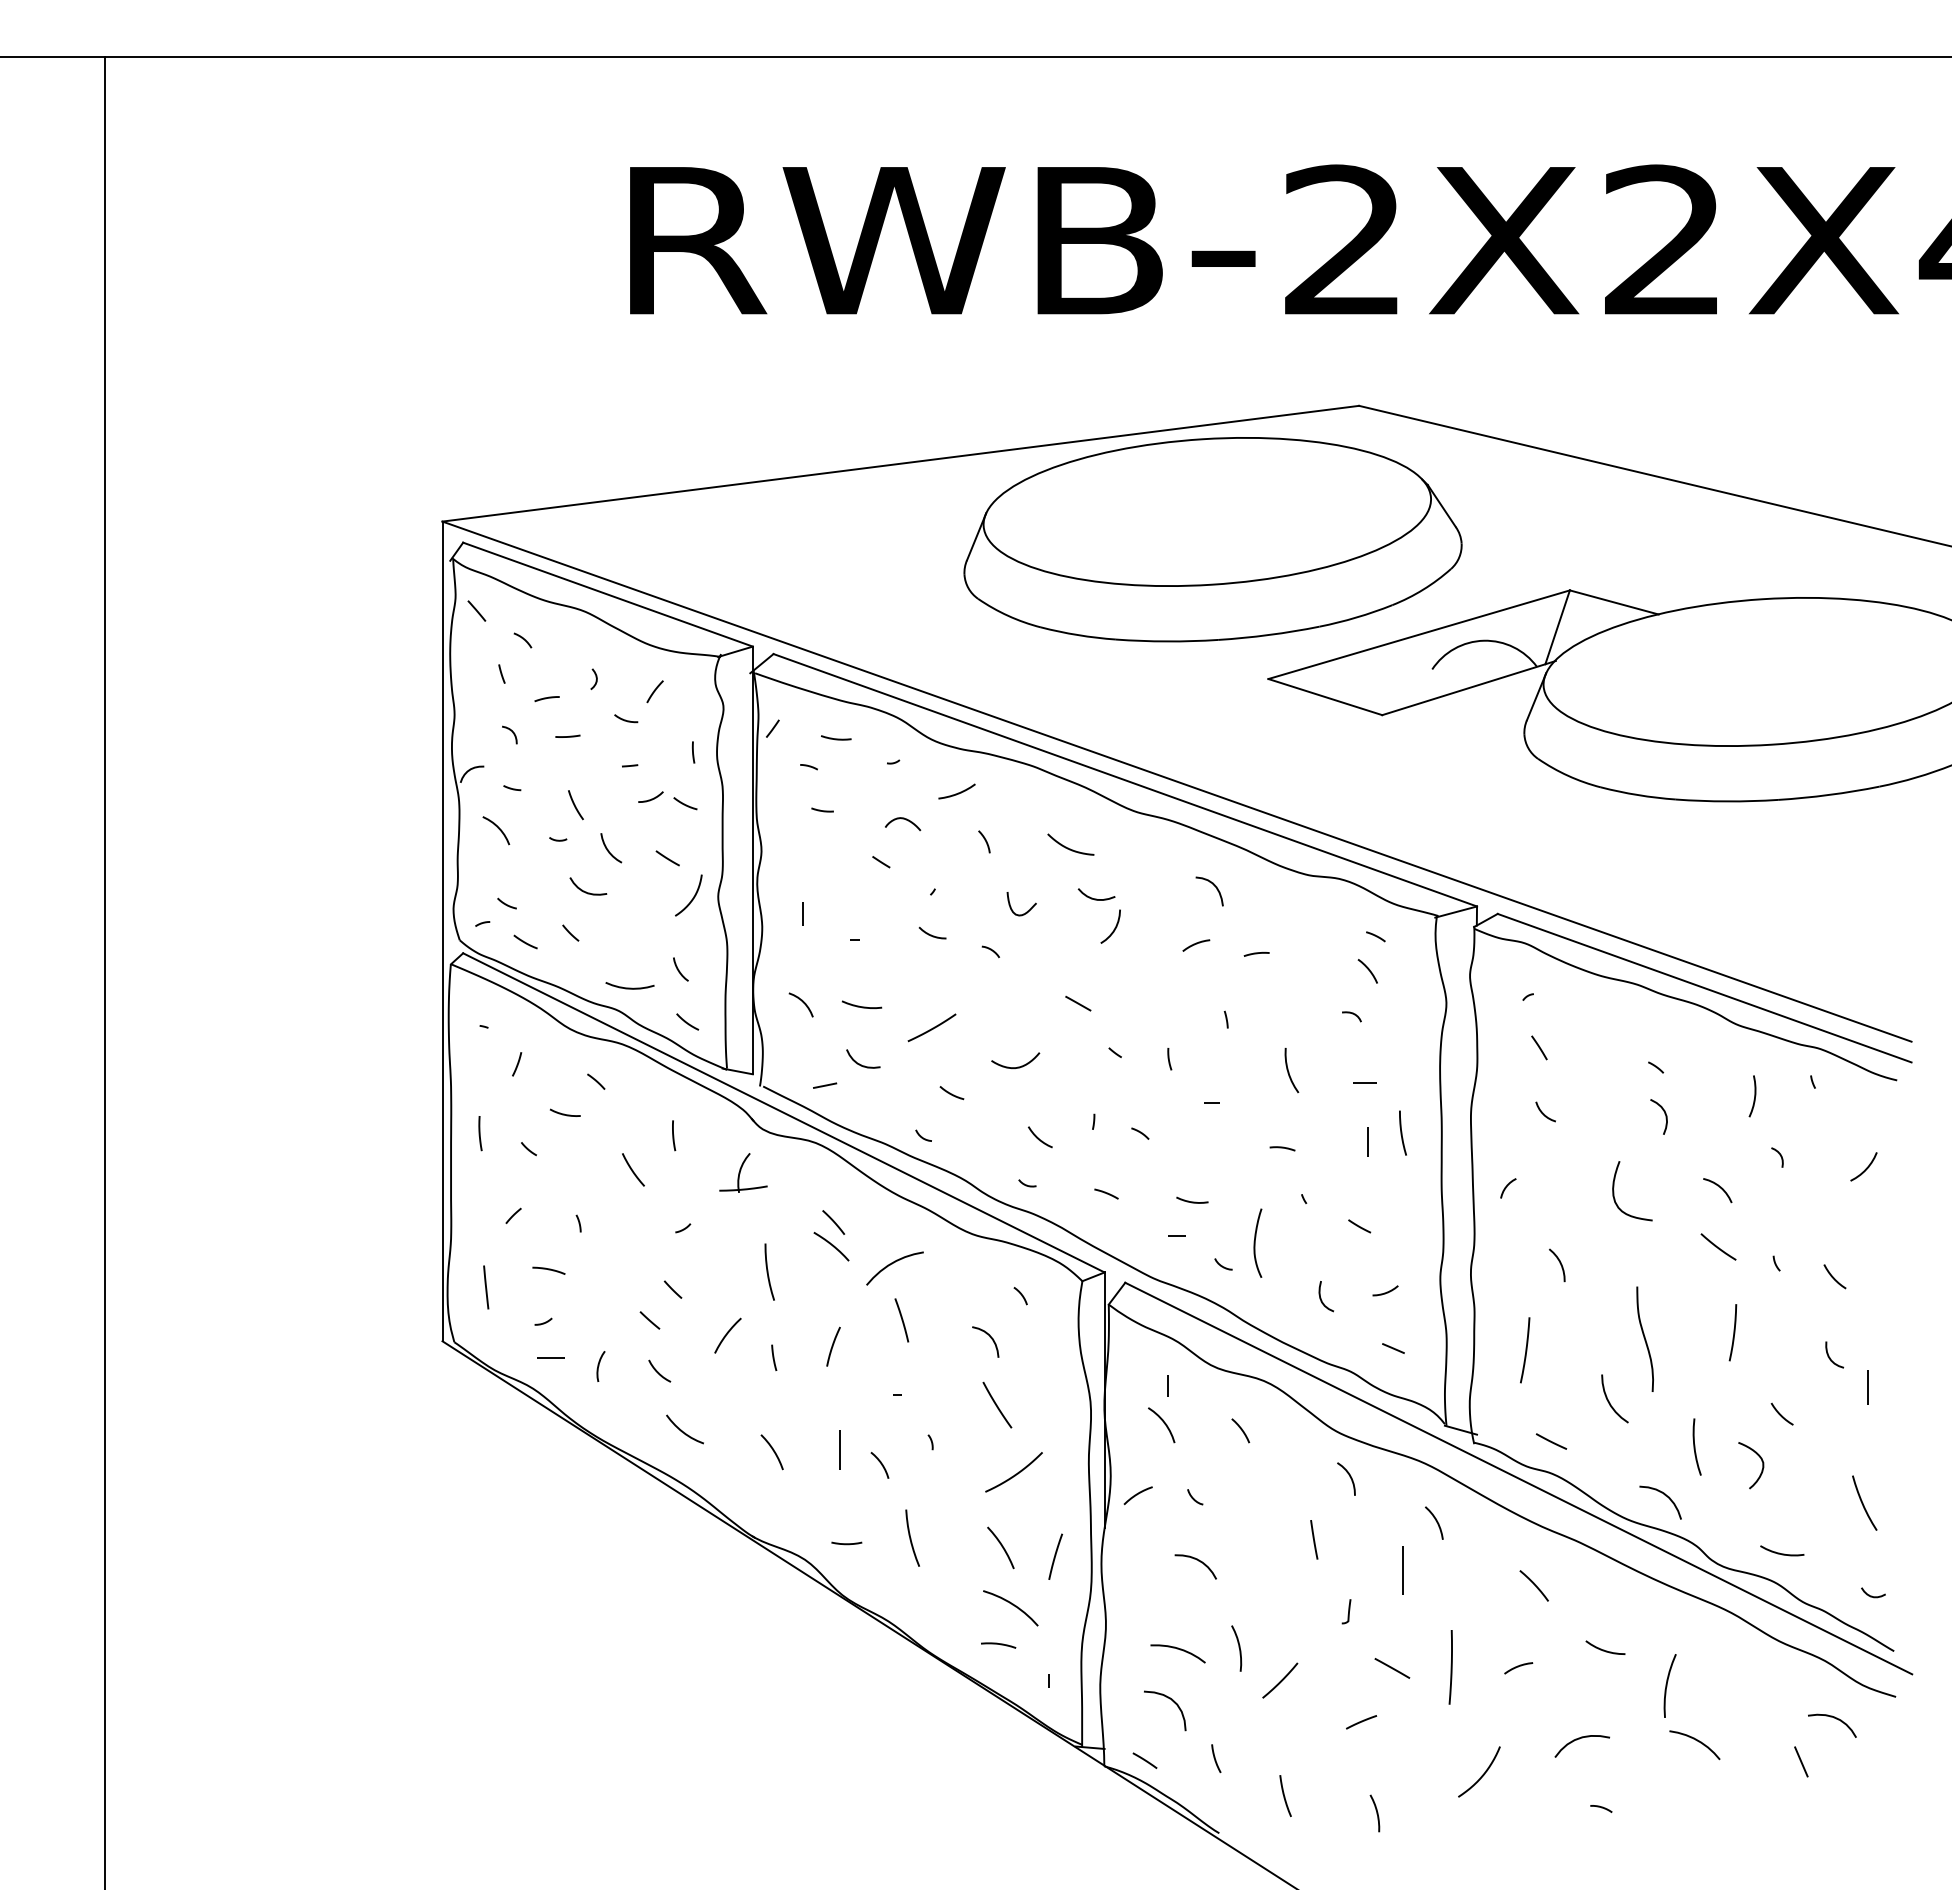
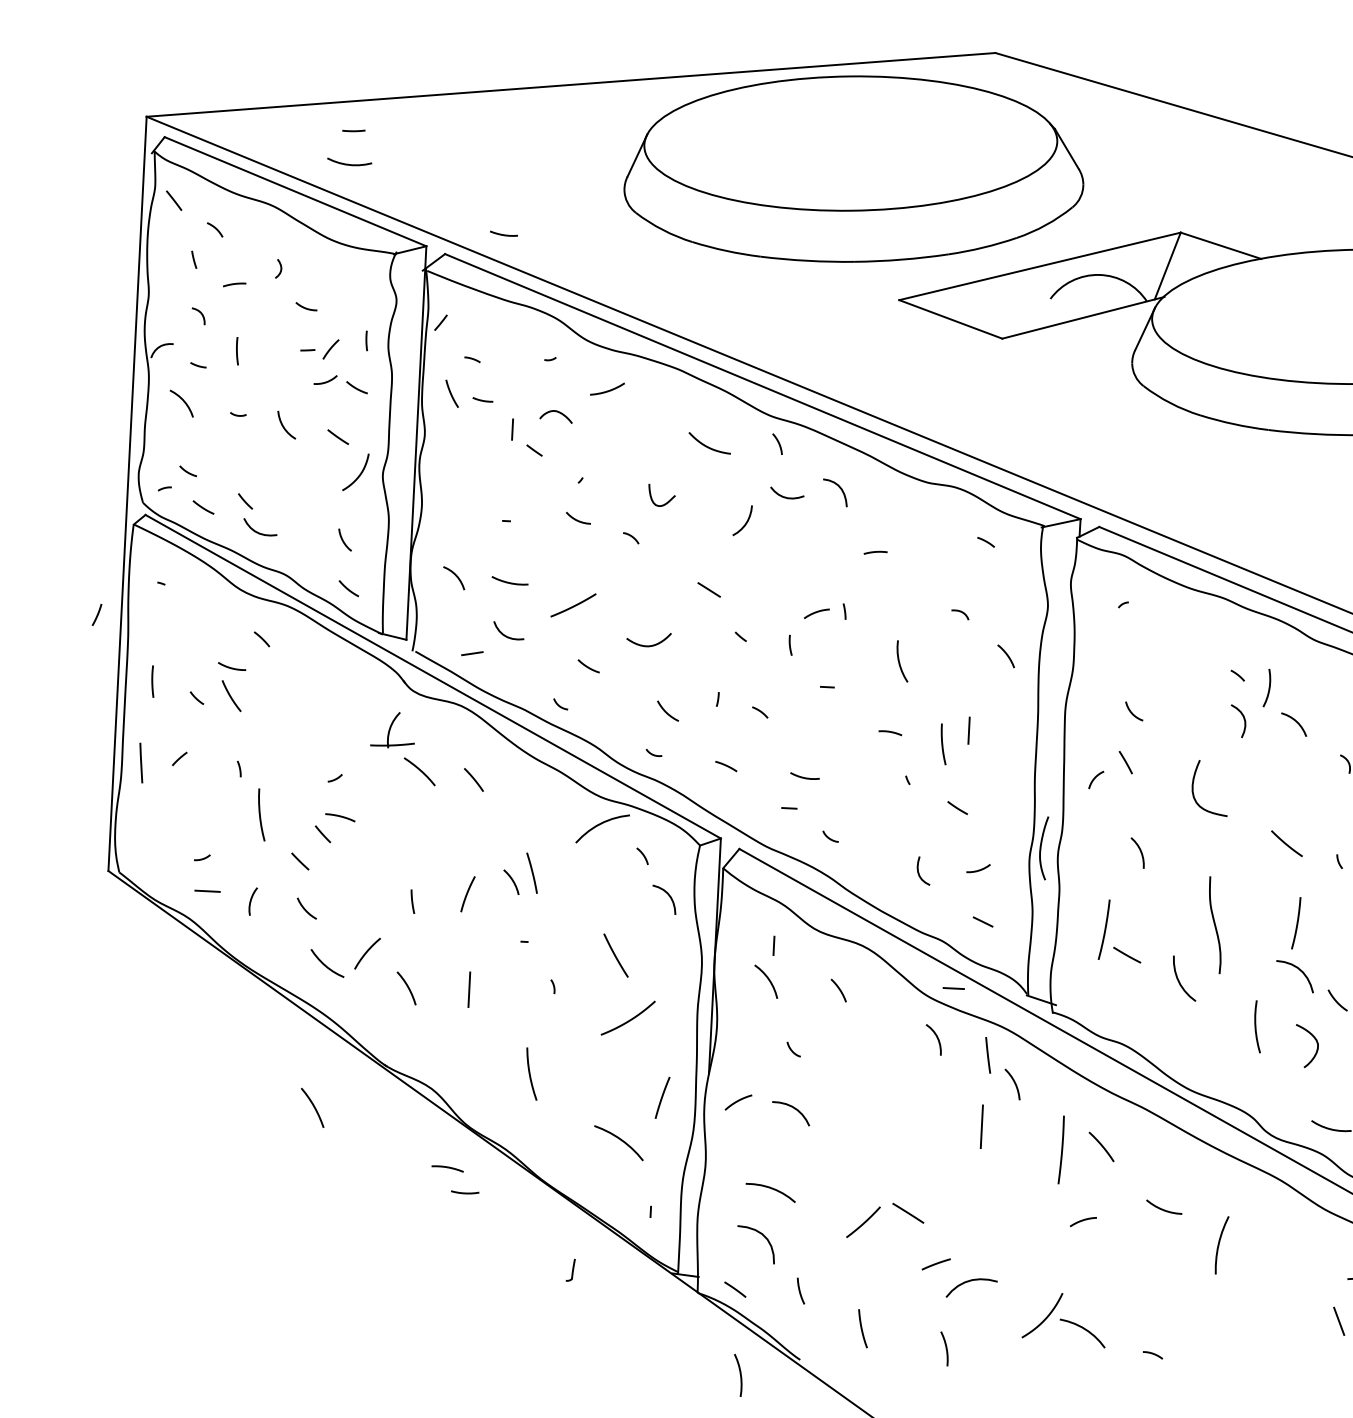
line: (654, 691) -> (330, 349), moved
line: (567, 736) -> (353, 130), moved
curve: (836, 738) -> (504, 234), moved
line: (575, 805) -> (451, 394), moved
curve: (984, 840) -> (777, 442), moved
curve: (586, 891) -> (258, 531), moved
curve: (1096, 898) -> (786, 496), moved
line: (802, 913) -> (511, 429), moved
curve: (1196, 944) -> (817, 612), moved
curve: (1368, 970) -> (1006, 655), moved
curve: (629, 987) -> (349, 163), moved
line: (1539, 1047) -> (1125, 762), moved
line: (517, 1064) -> (97, 615), moved
line: (1364, 1082) -> (953, 987), moved
curve: (1754, 1096) -> (1268, 688), moved
curve: (1402, 1132) -> (943, 743), moved
curve: (674, 1135) -> (238, 351), moved
curve: (632, 1169) -> (230, 695), moved
curve: (1719, 1187) -> (1295, 721), moved
curve: (1255, 1242) -> (1041, 847), moved
curve: (831, 1245) -> (419, 770), moved
curve: (892, 1264) -> (600, 825), moved
curve: (548, 1270) -> (339, 817), moved
curve: (768, 1271) -> (260, 814), moved
line: (486, 1287) -> (141, 763), moved
curve: (727, 1334) -> (367, 952), moved
curve: (990, 1338) -> (668, 896), moved
line: (1551, 1441) -> (1127, 955), moved
curve: (881, 1465) -> (512, 882), moved
curve: (1137, 1495) -> (737, 1102), moved
curve: (1665, 1496) -> (1299, 971), moved
line: (1314, 1539) -> (988, 1055), moved
curve: (846, 1543) -> (464, 1192), moved
curve: (1001, 1546) -> (313, 1106), moved
curve: (1348, 1611) -> (572, 1270), moved
curve: (998, 1644) -> (447, 1167), moved
curve: (1238, 1647) -> (739, 1374), moved
curve: (1450, 1667) -> (1061, 1150), moved
line: (1392, 1668) -> (908, 1213), moved
curve: (1579, 1739) -> (969, 1281), moved
curve: (1697, 1741) -> (1085, 1330), moved

